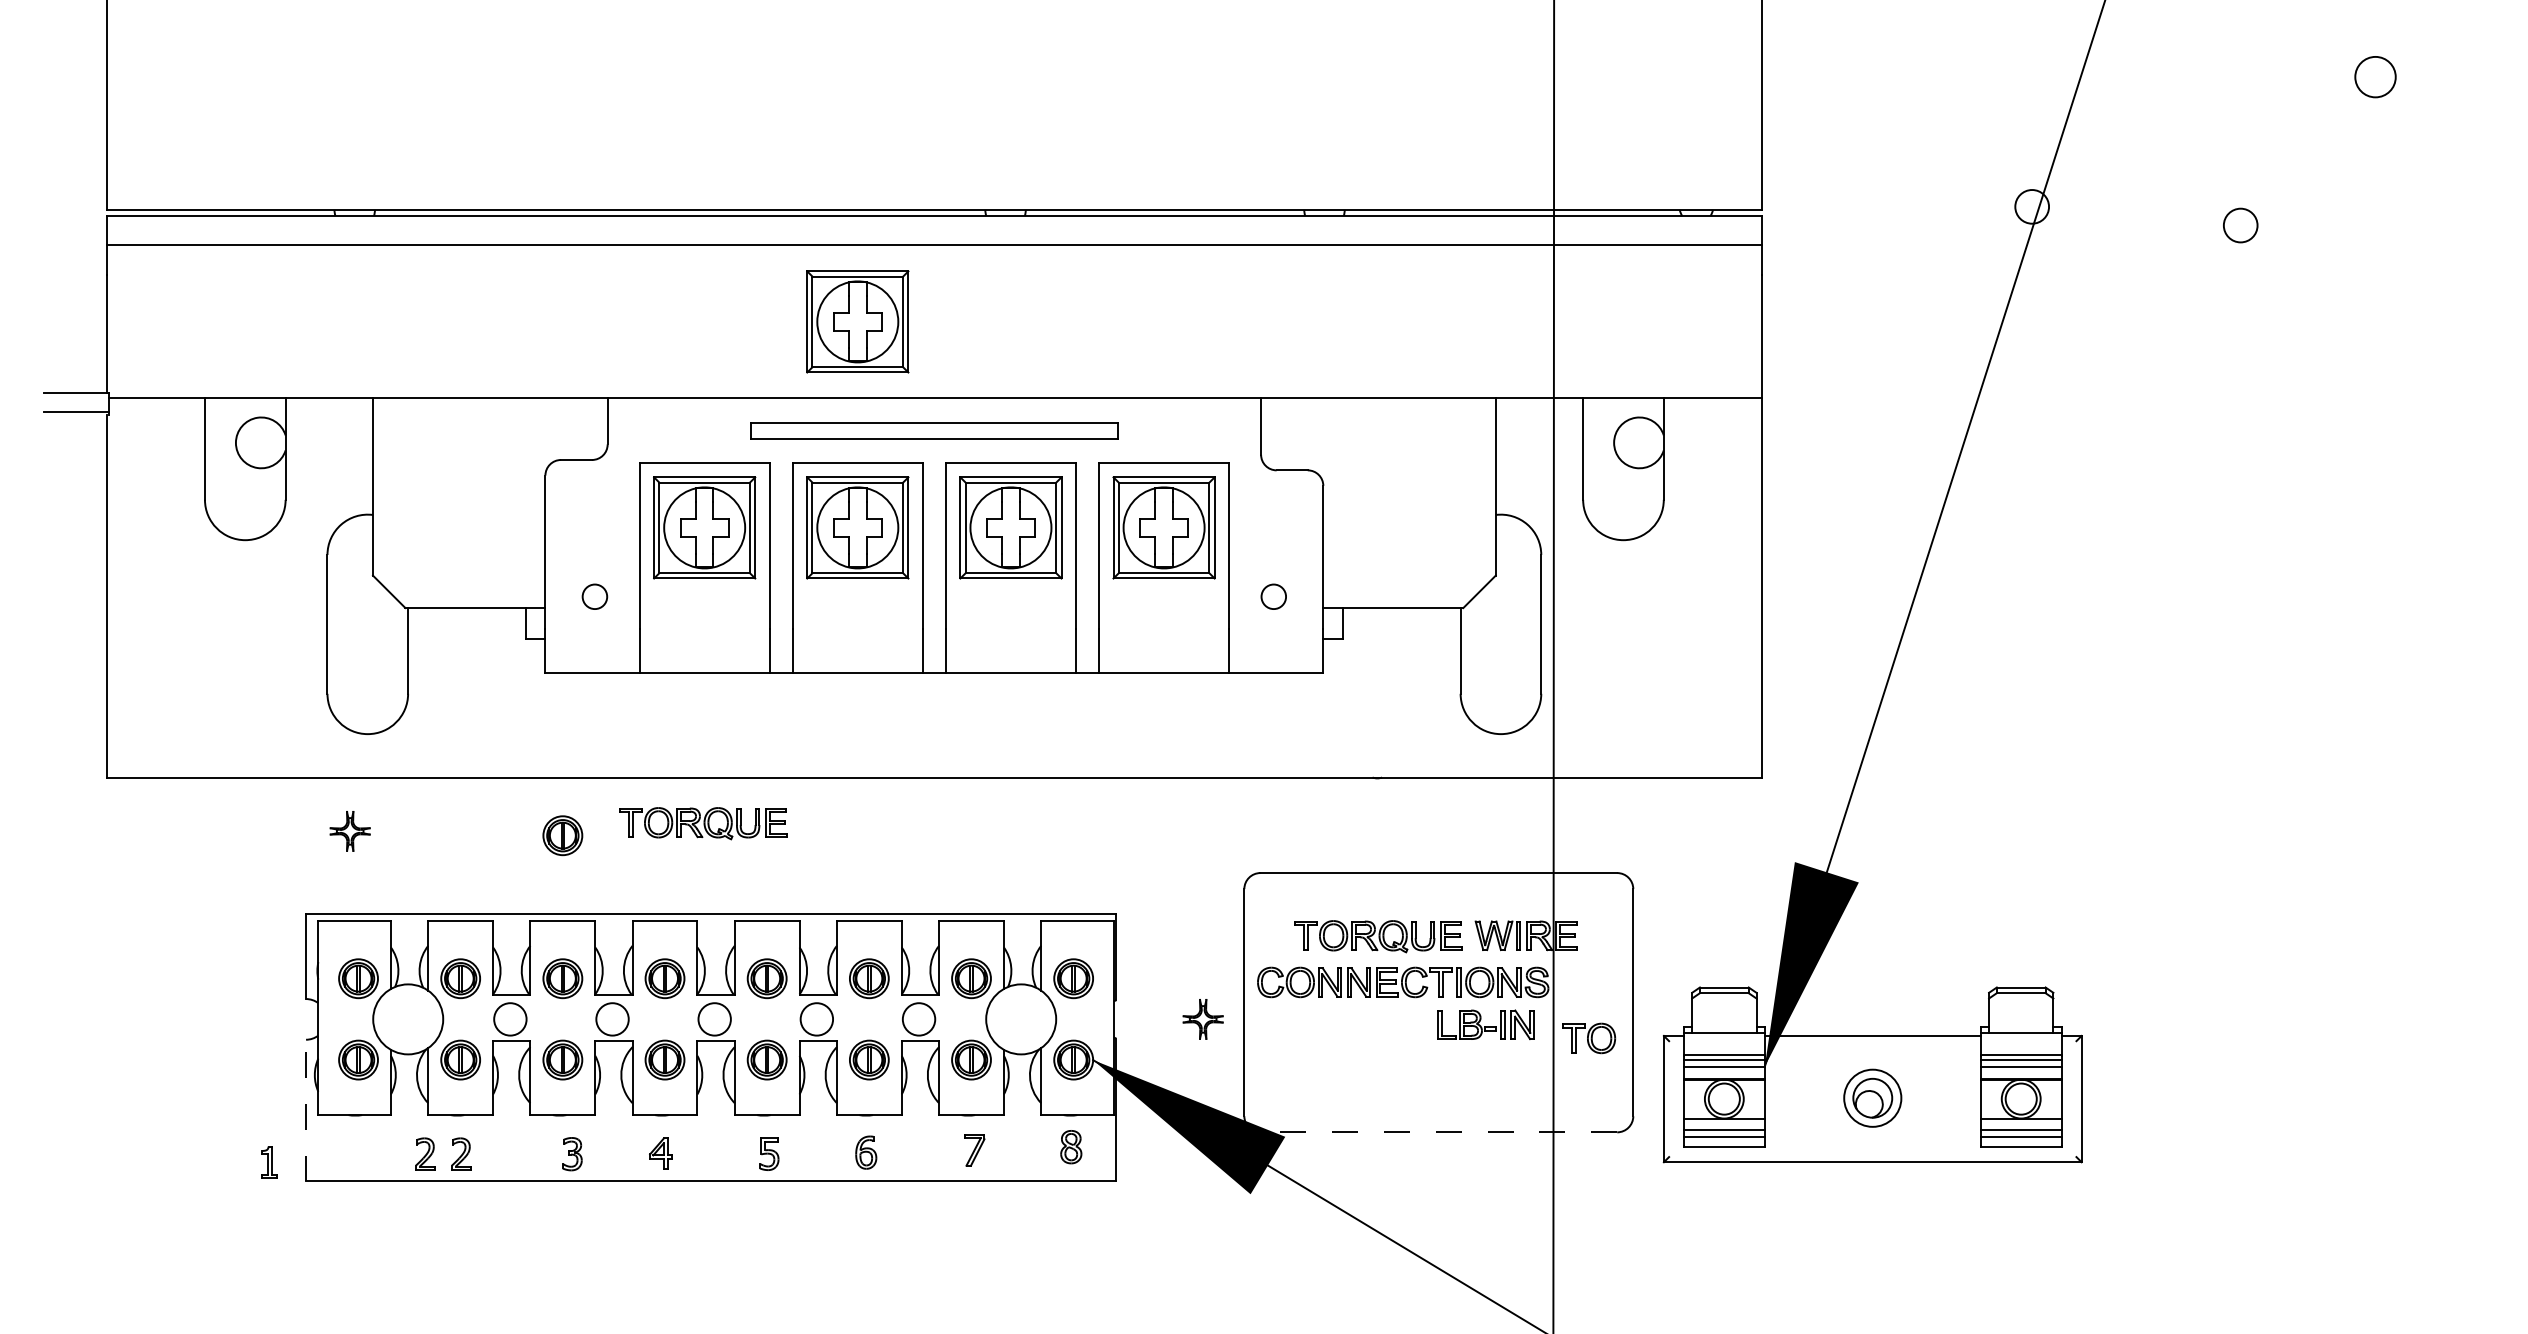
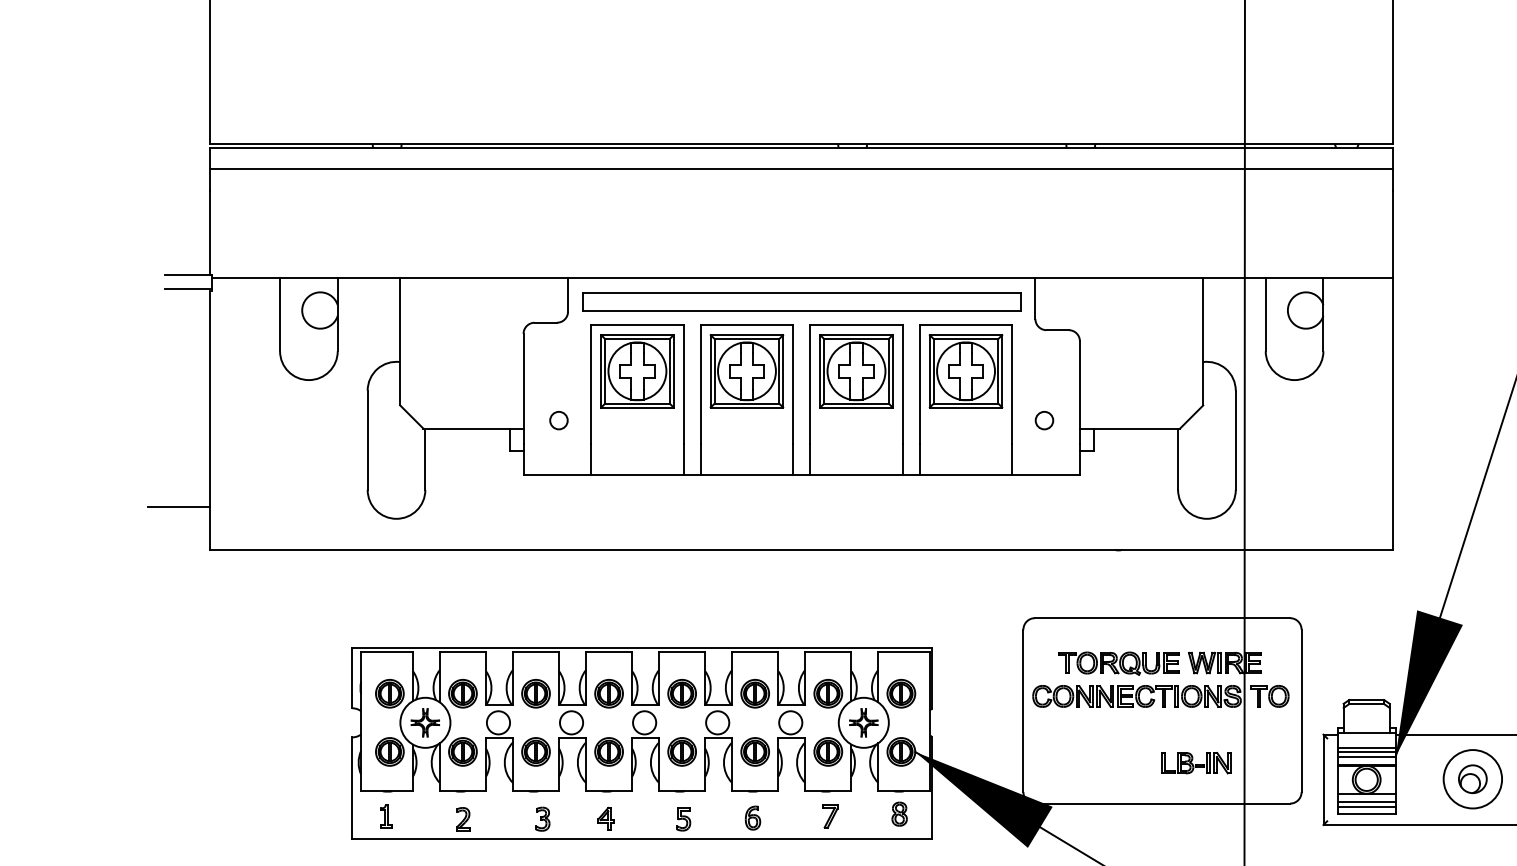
part: (857, 321) -> (746, 223), removed
part: (934, 430) -> (801, 301), size x1.67
line: (63, 717) -> (178, 506), added
part: (703, 823) -> (636, 582), removed
part: (349, 831) -> (424, 722), moved
part: (562, 835) -> (535, 591), removed
part: (1202, 1019) -> (863, 722), moved
part: (1485, 1024) -> (1195, 762), moved
part: (1589, 1038) -> (1270, 696), moved
circle: (1872, 1098) -> (1472, 779), size x1.43
line: (306, 1110) -> (352, 787), dashed -> solid
line: (1438, 1132) -> (1162, 803), dashed -> solid
part: (425, 1153) -> (437, 818), removed
part: (269, 1162) -> (386, 816), moved

